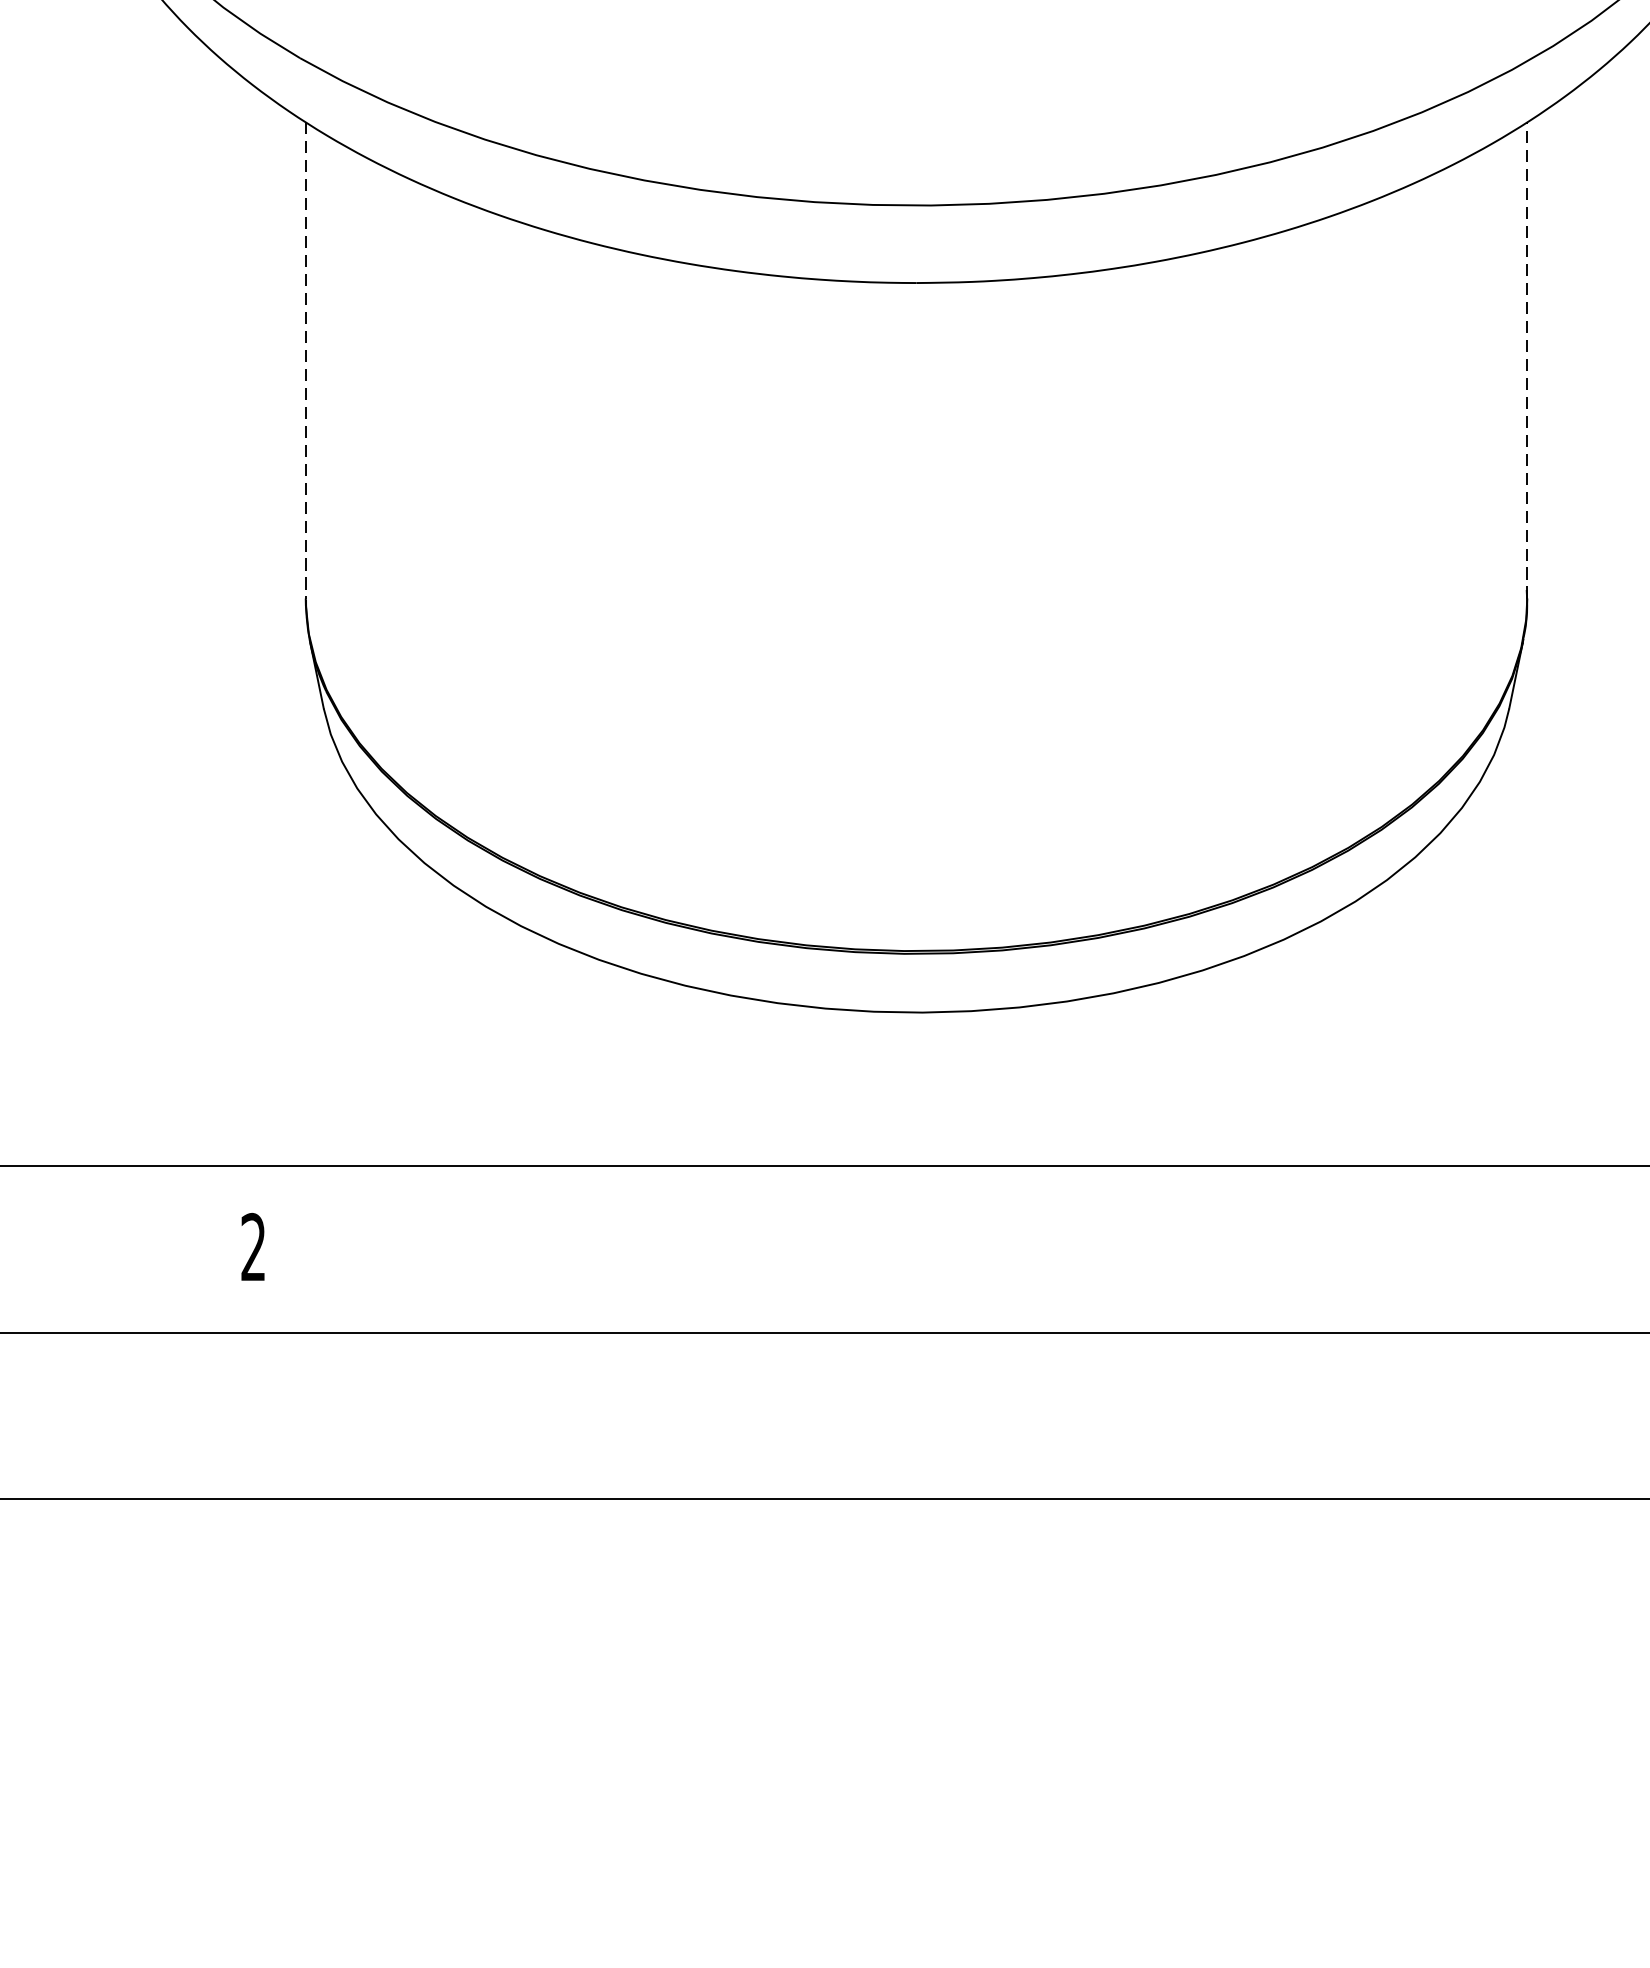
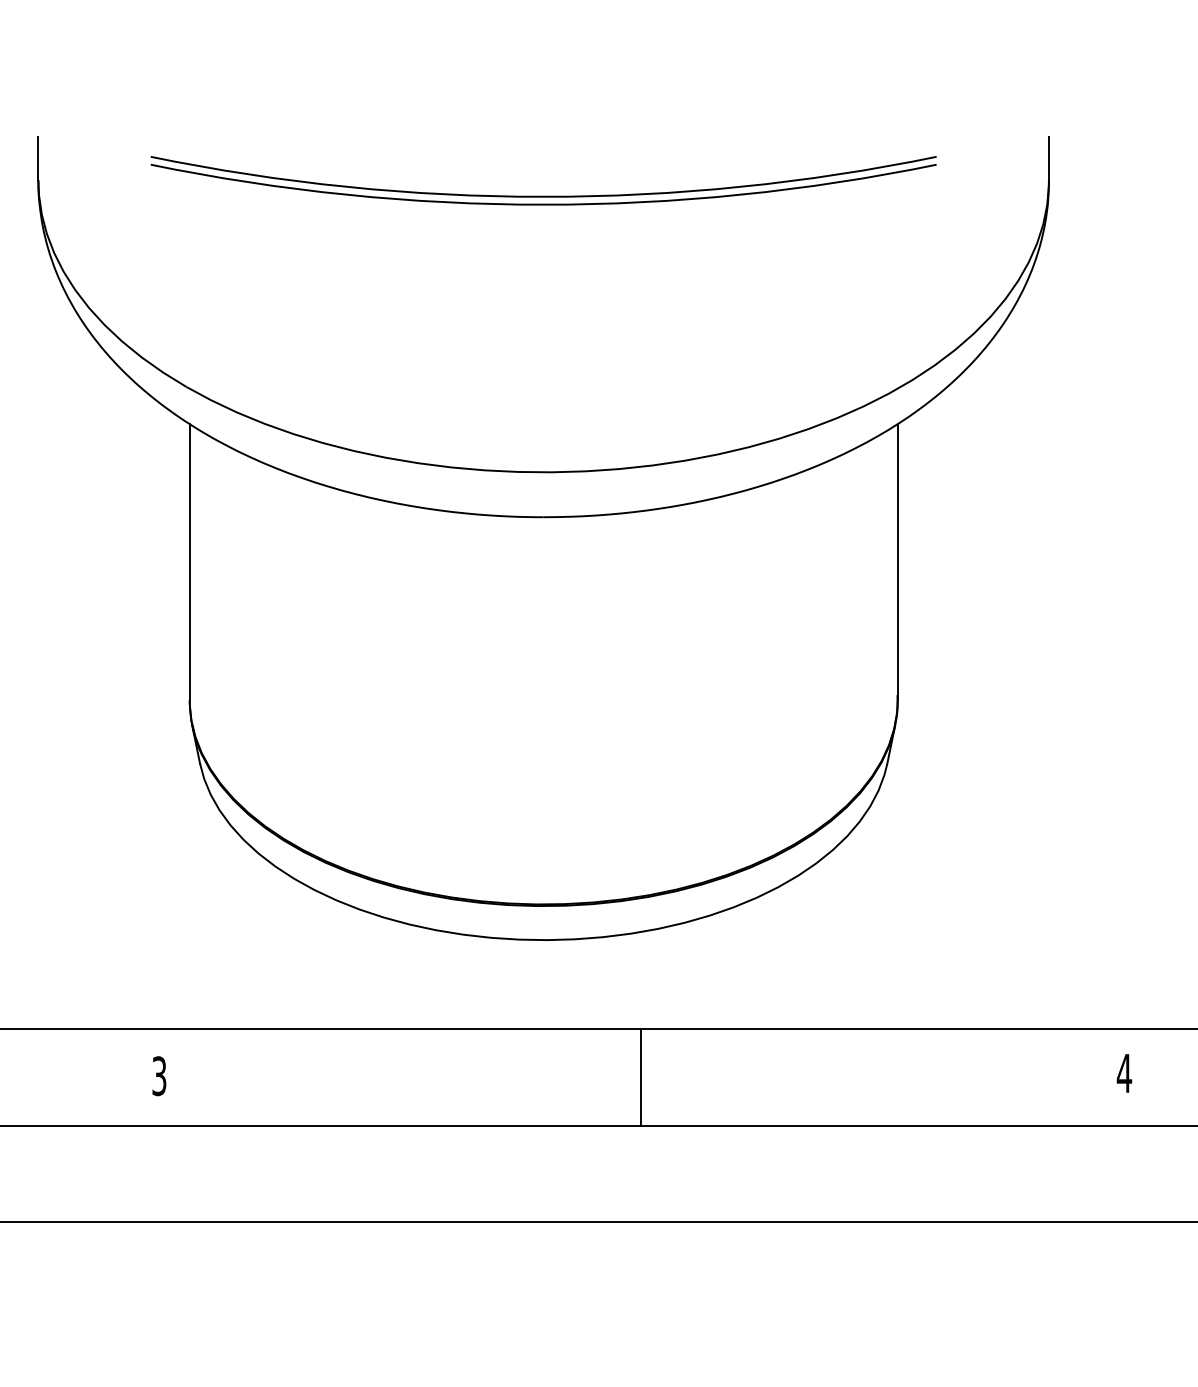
line: (1526, 359) -> (897, 561), dashed -> solid
line: (305, 361) -> (189, 562), dashed -> solid
text: (253, 1247) -> (159, 1076), 2 -> 3
line: (1085, 1249) -> (641, 1077), added

